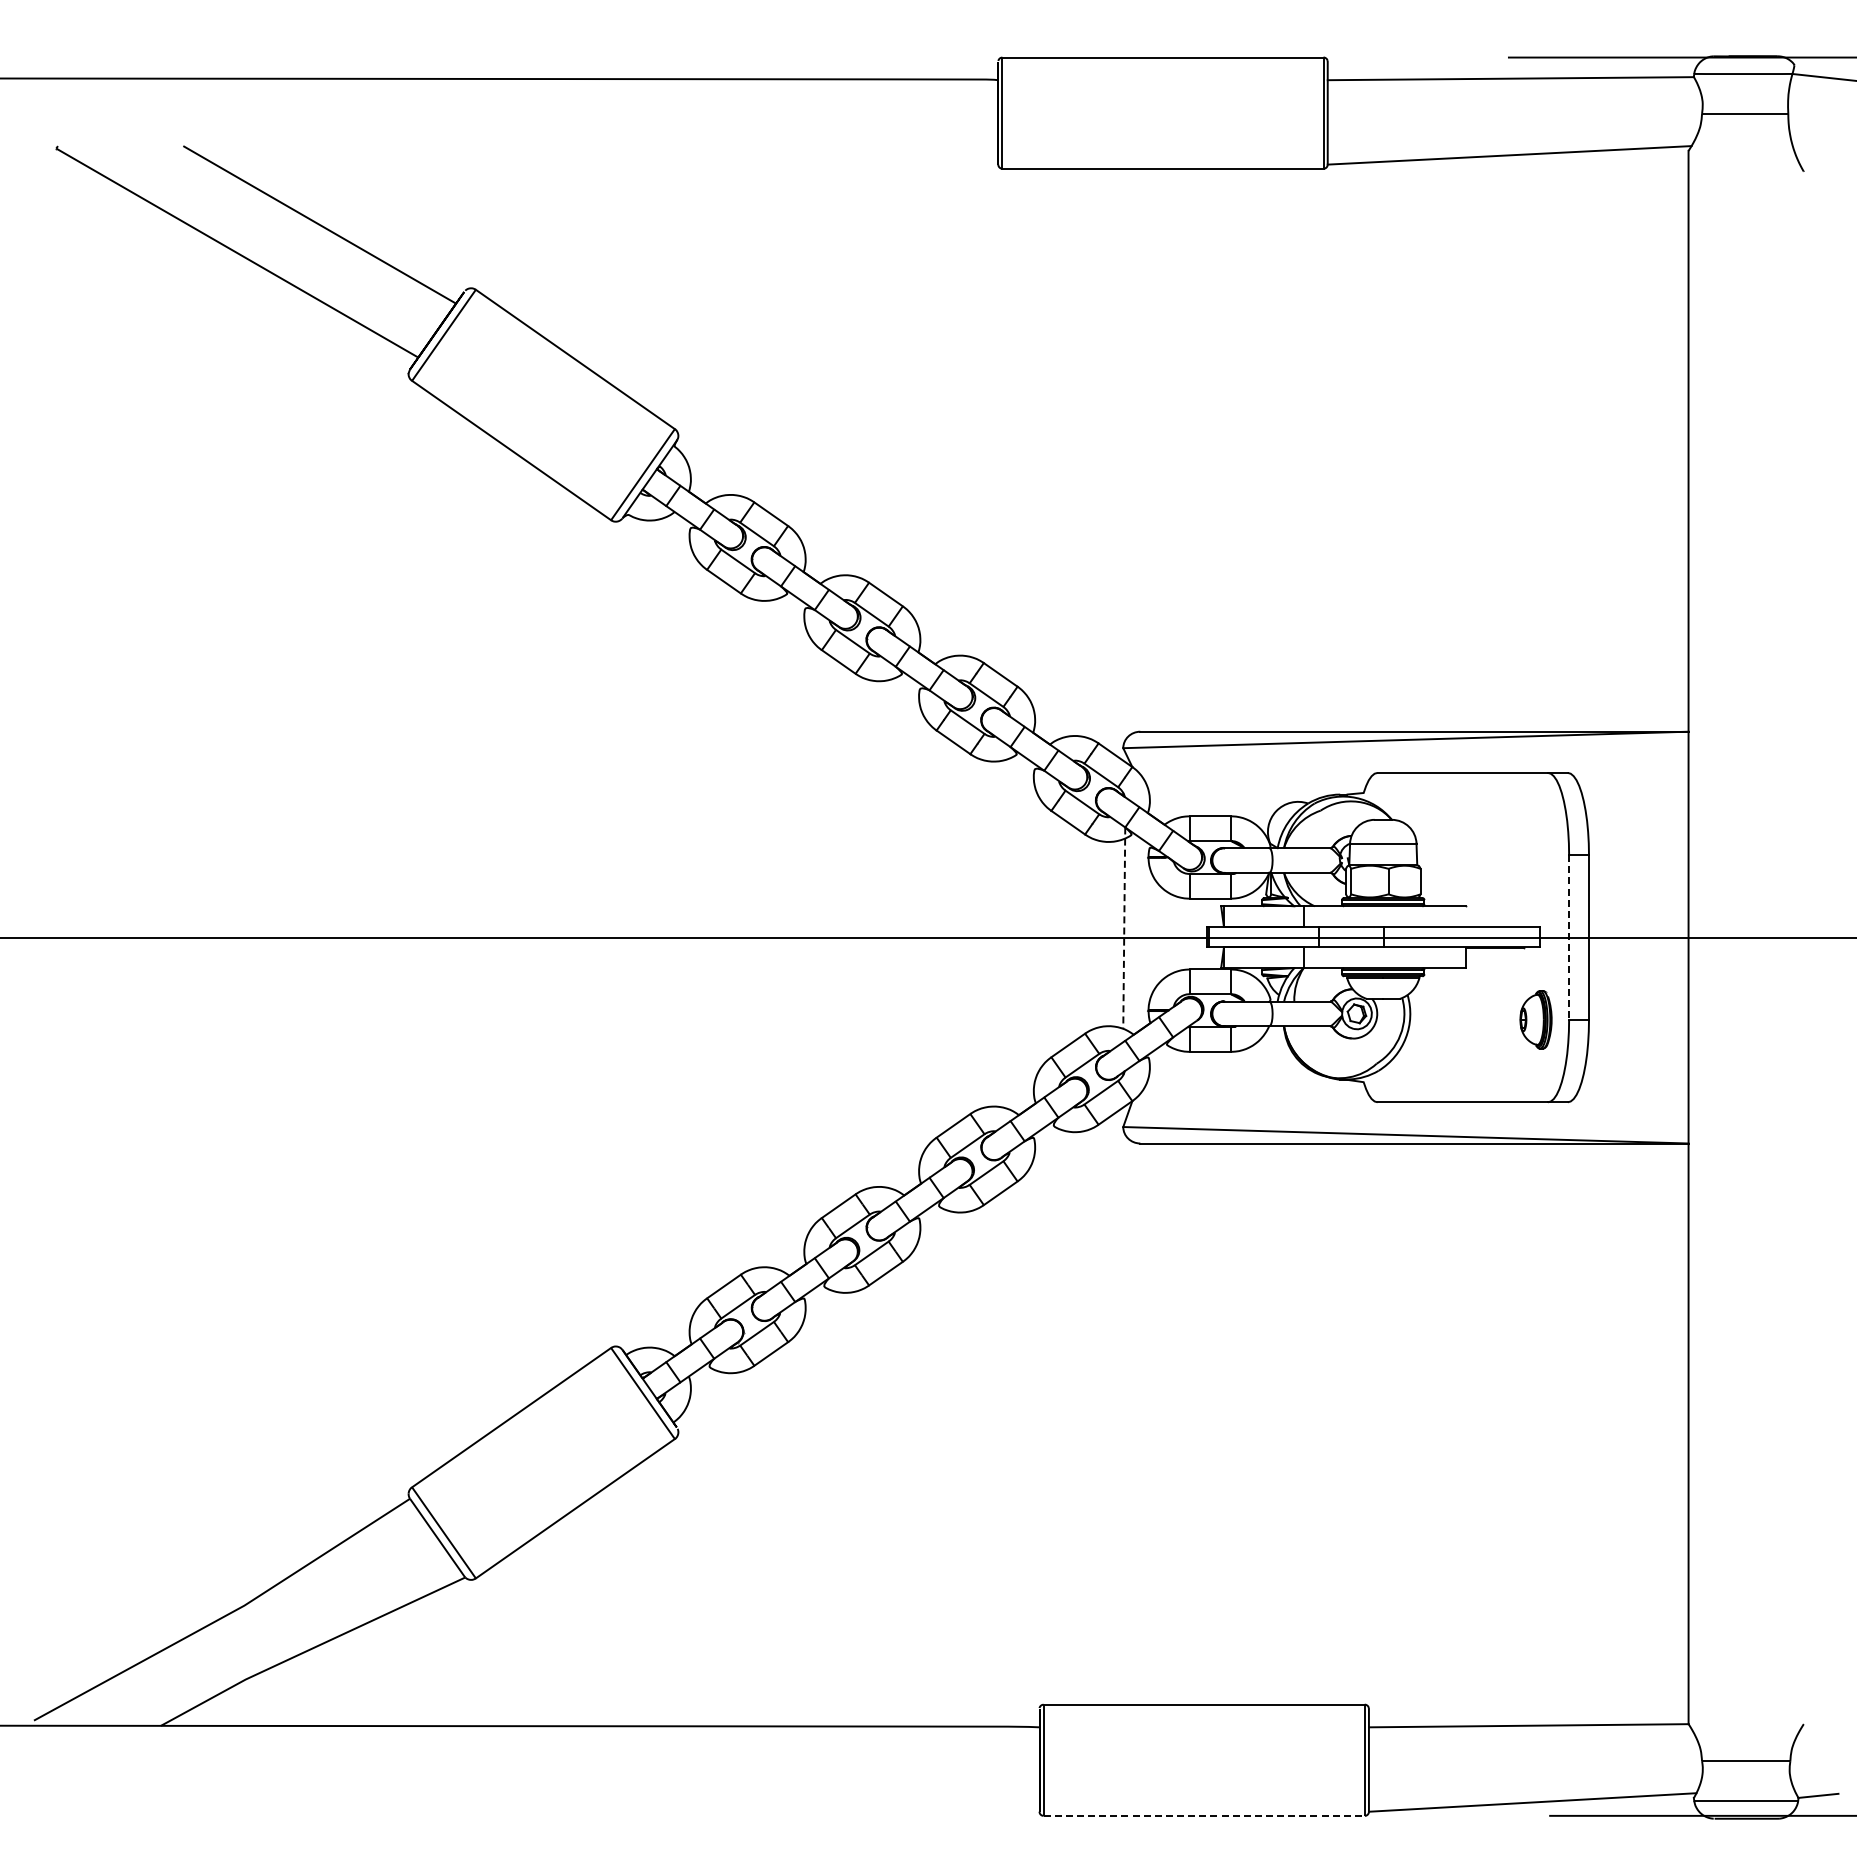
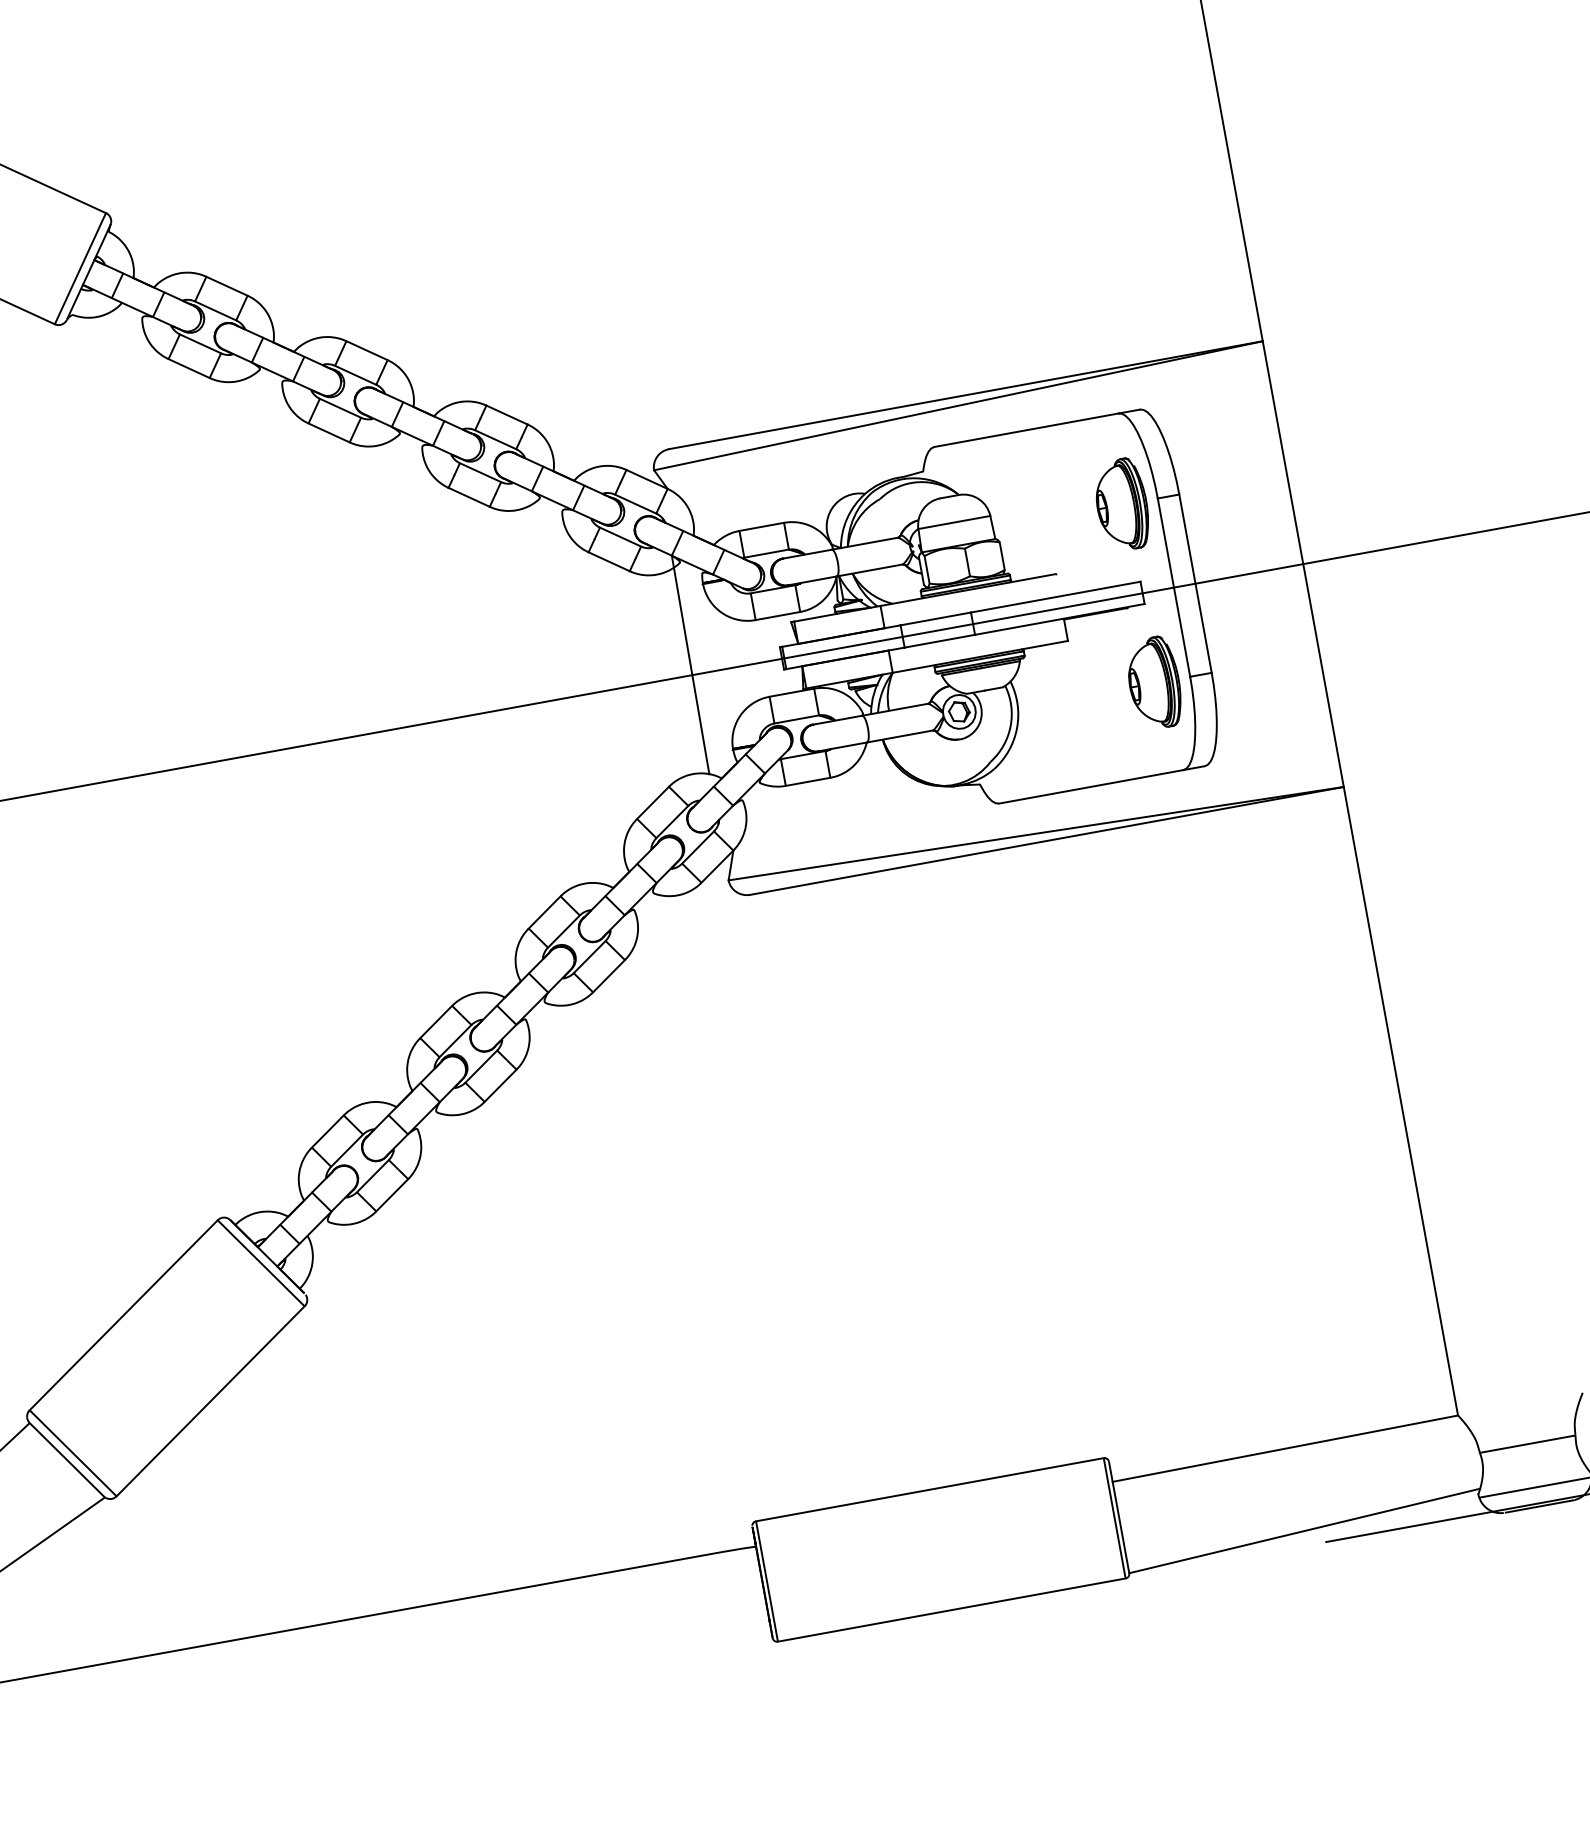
part: (1535, 855) -> (1121, 505), added
line: (1124, 928) -> (690, 665), dashed -> solid
line: (1569, 938) -> (1174, 588), dashed -> solid
part: (1535, 1019) -> (1153, 682), size x1.43
line: (1204, 1815) -> (952, 1609), dashed -> solid

